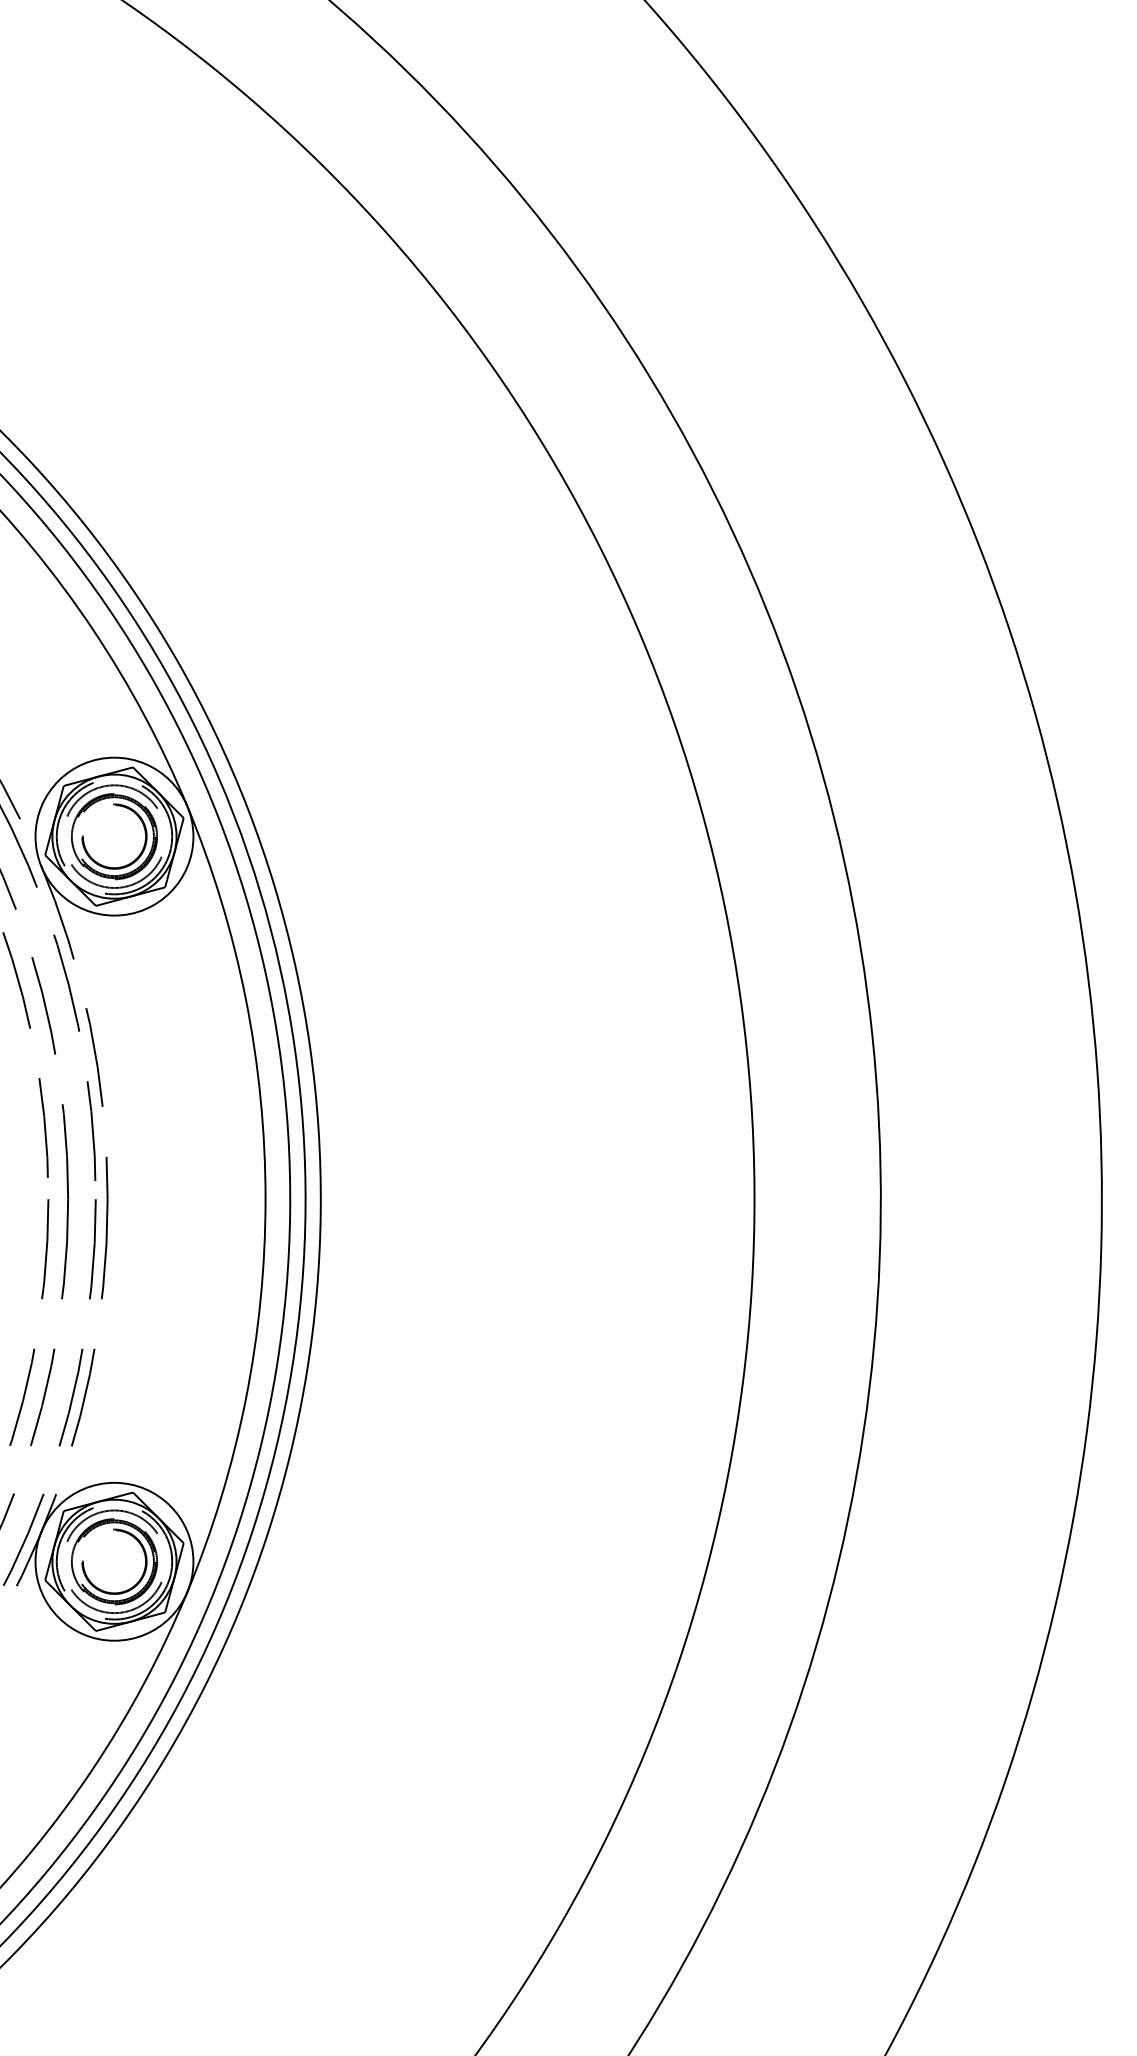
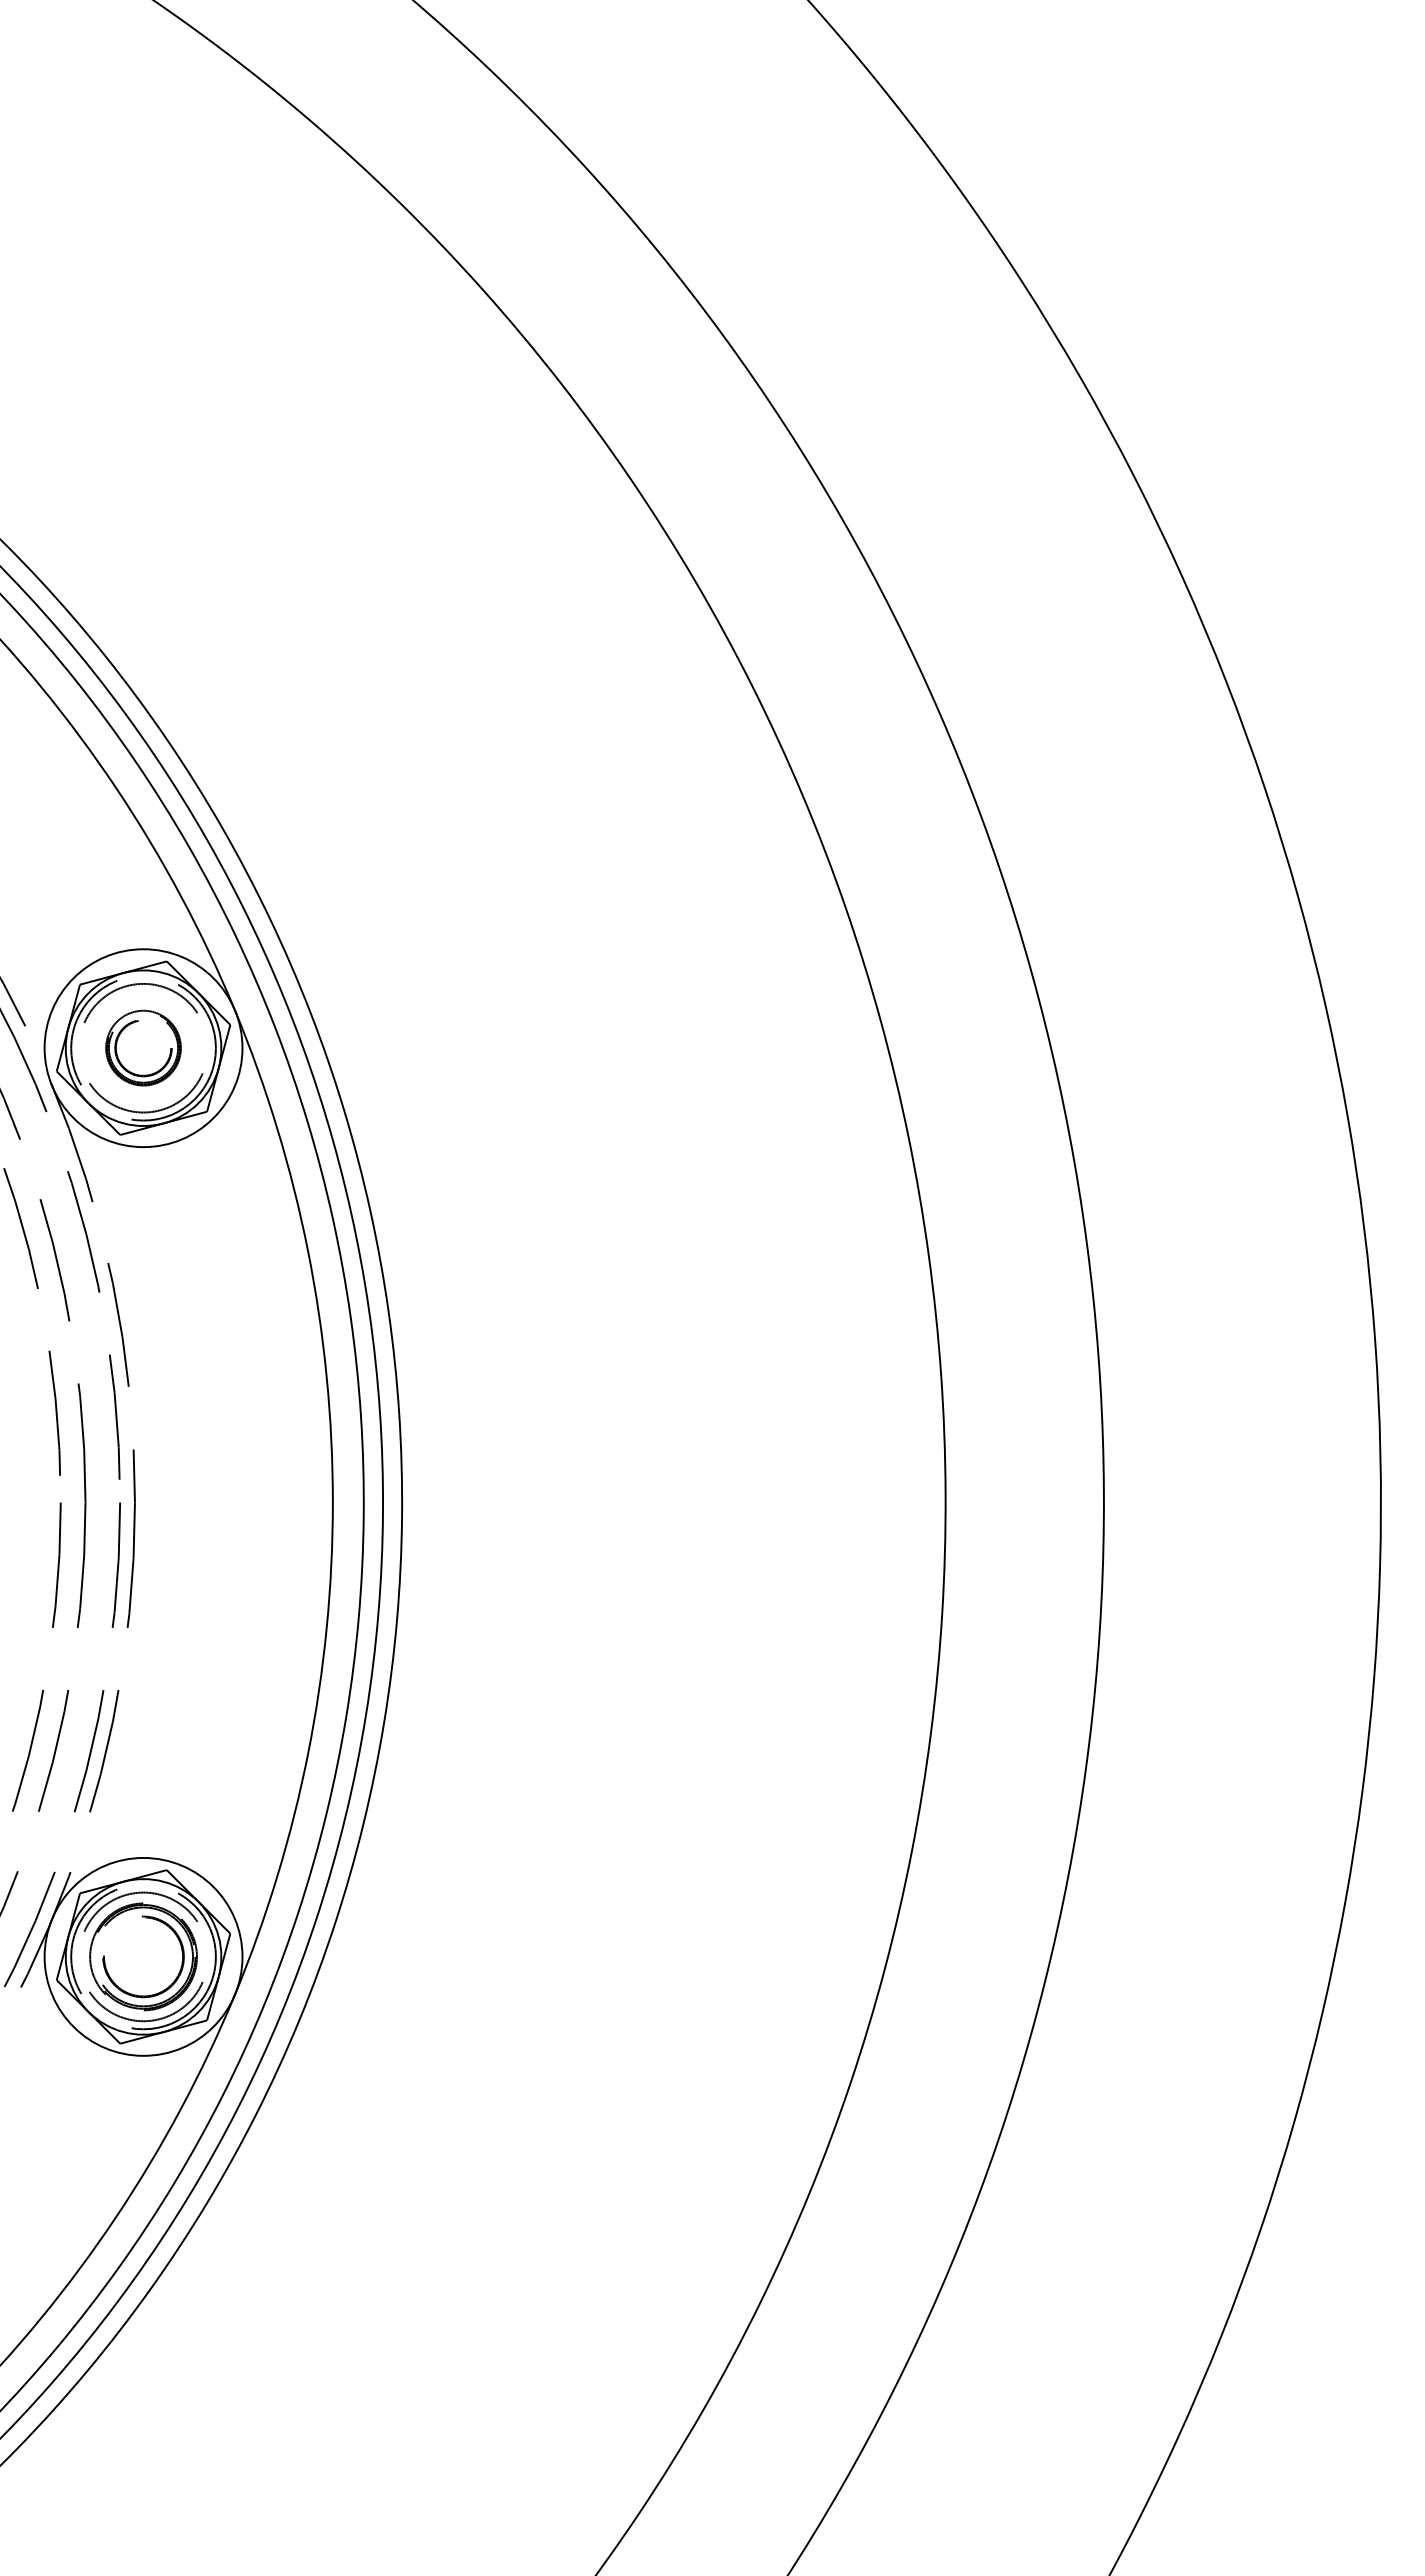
part: (114, 836) -> (143, 1047), size x0.7

